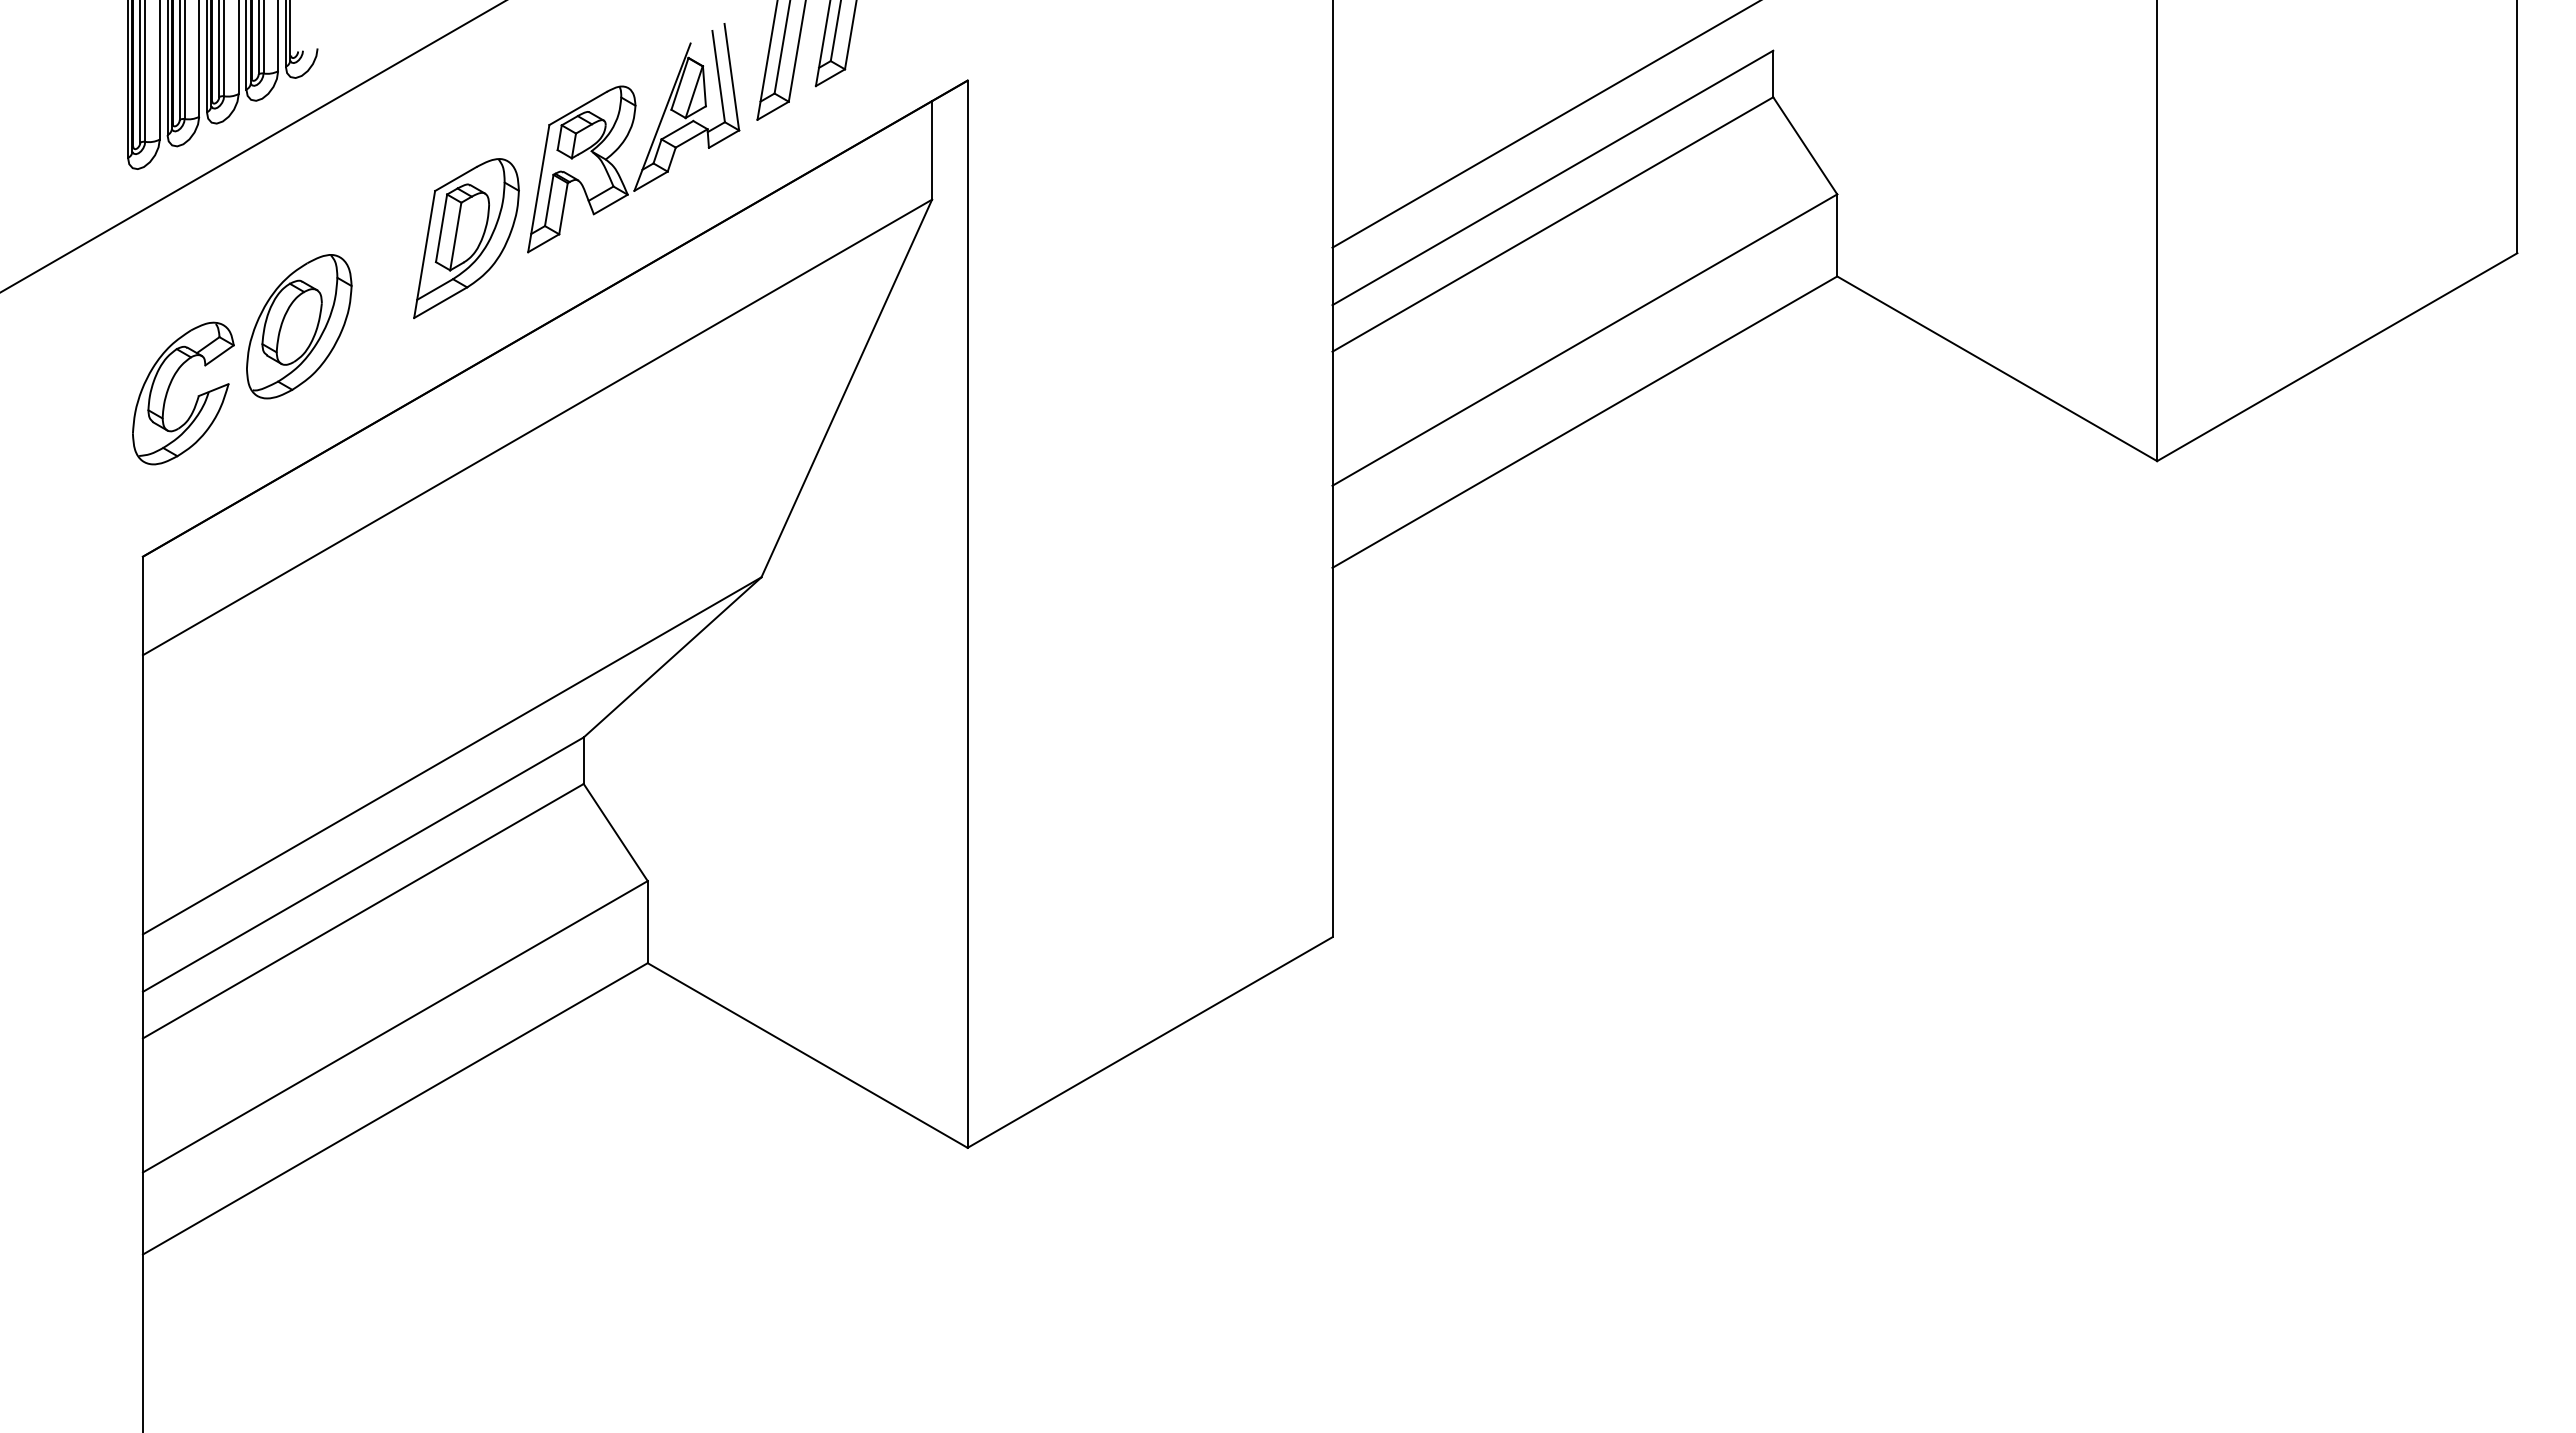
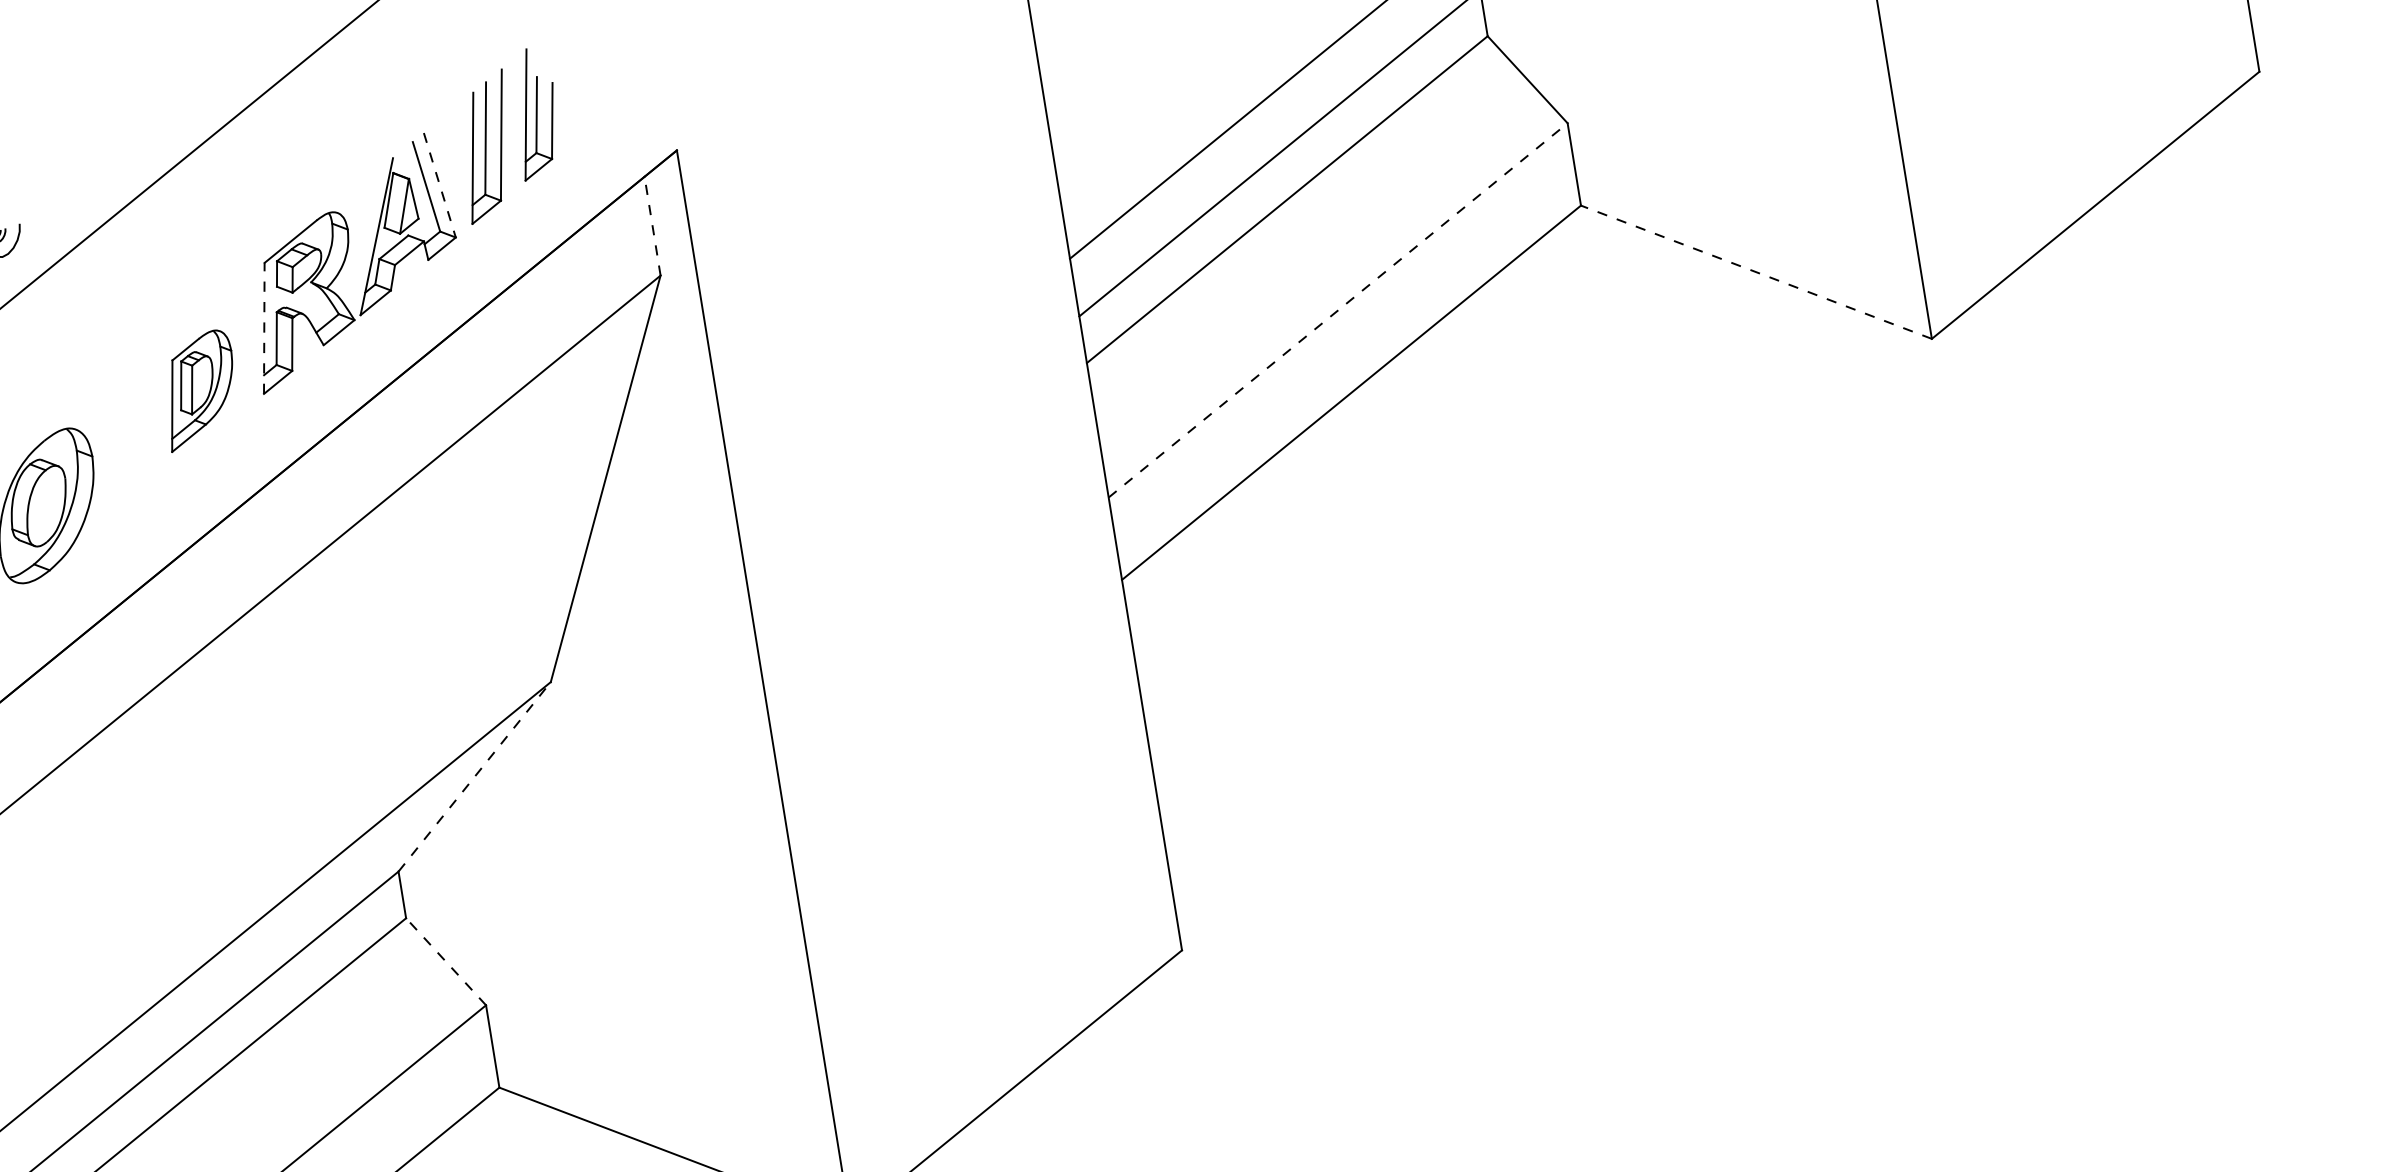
line: (731, 77) -> (439, 185), solid -> dashed
line: (932, 149) -> (652, 225), solid -> dashed
line: (538, 188) -> (263, 328), solid -> dashed
part: (466, 238) -> (199, 390), size x0.7
line: (1585, 339) -> (1338, 309), solid -> dashed
line: (1997, 368) -> (1756, 271), solid -> dashed
line: (672, 657) -> (474, 777), solid -> dashed
line: (615, 832) -> (445, 961), solid -> dashed

